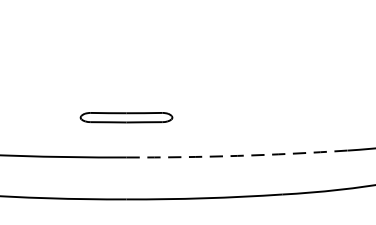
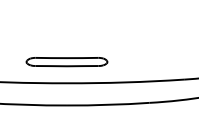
part: (125, 118) -> (66, 62), size x1.67
arc: (237, 155) -> (125, 82), dashed -> solid

